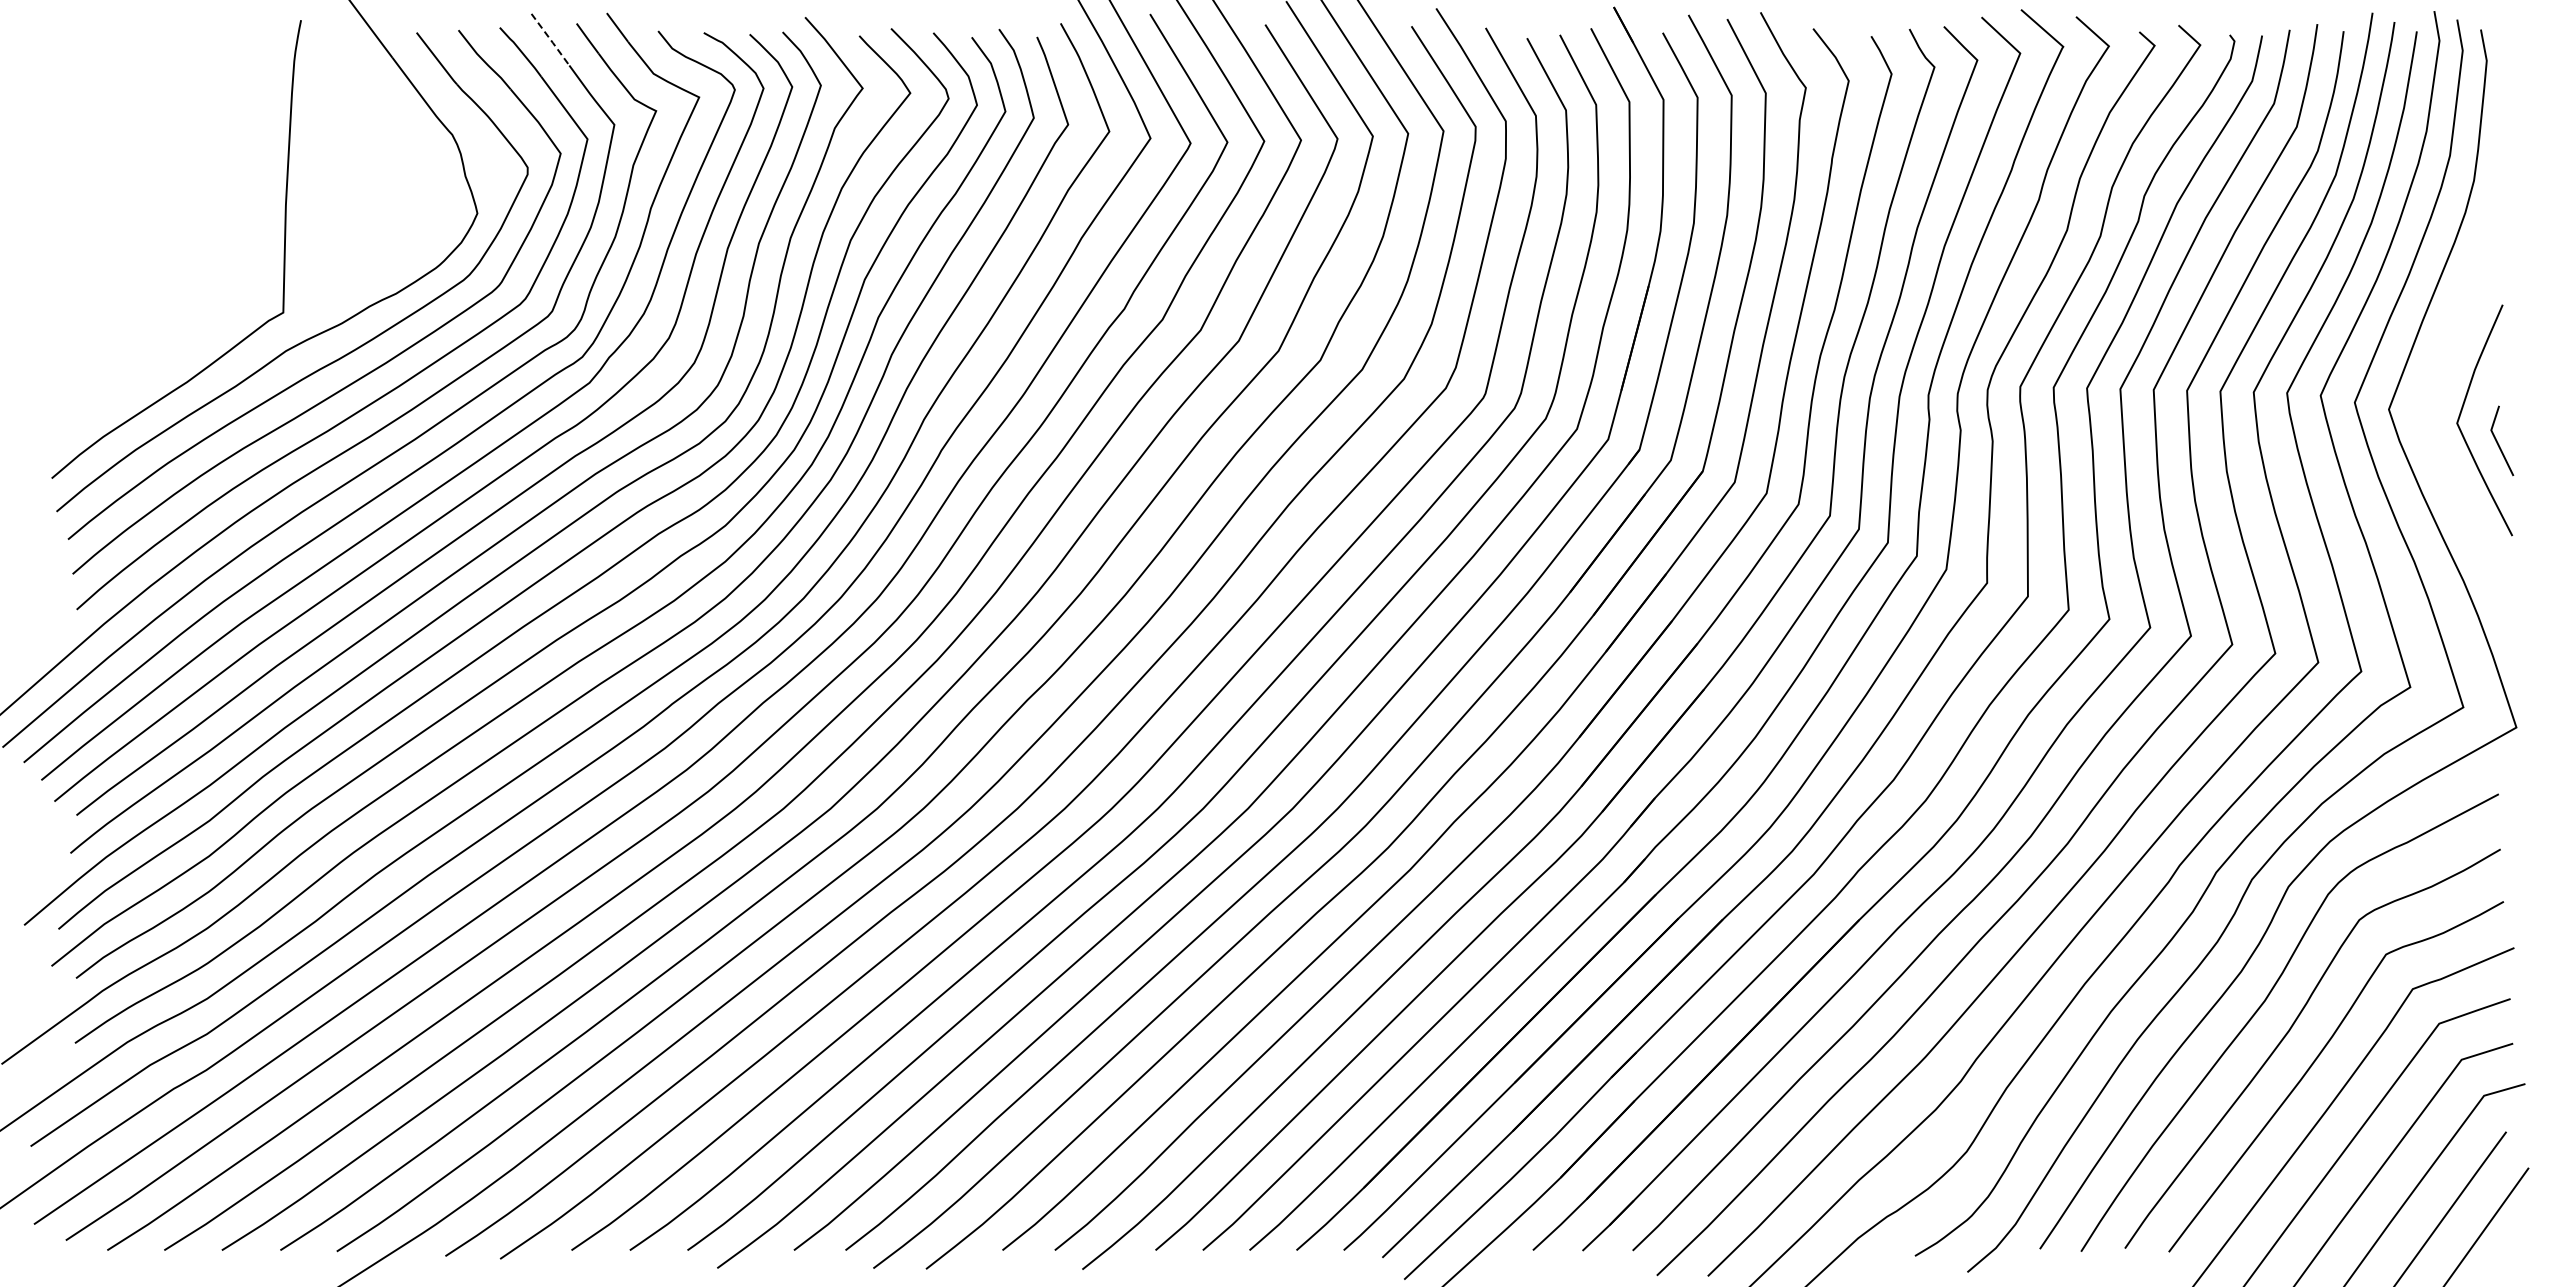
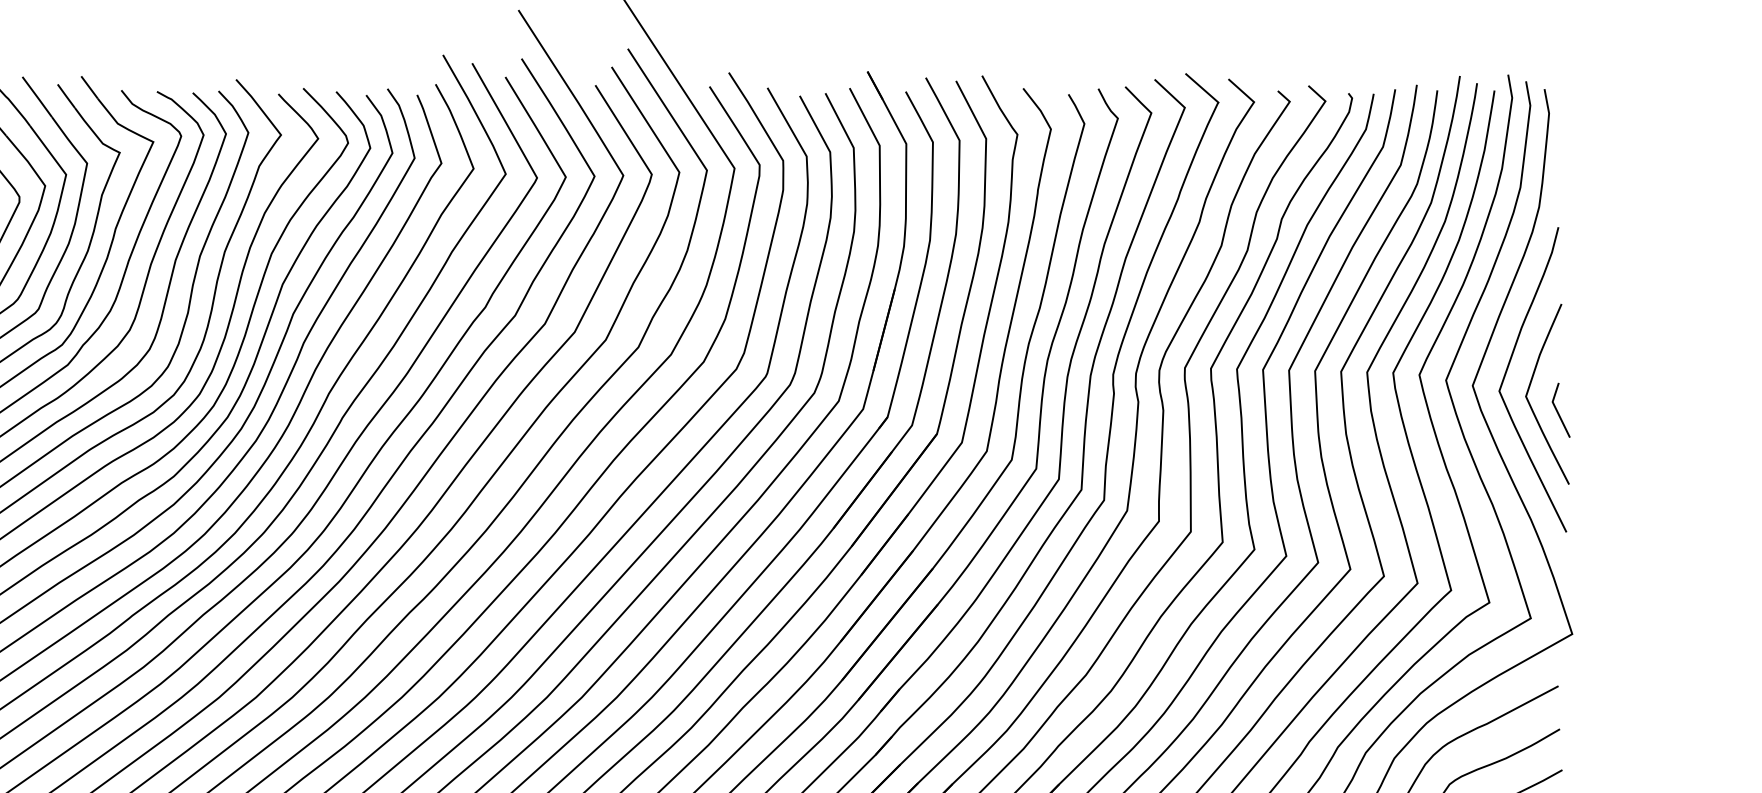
line: (551, 40) -> (38, 97), dashed -> solid
curve: (2433, 390) -> (1507, 370), added

